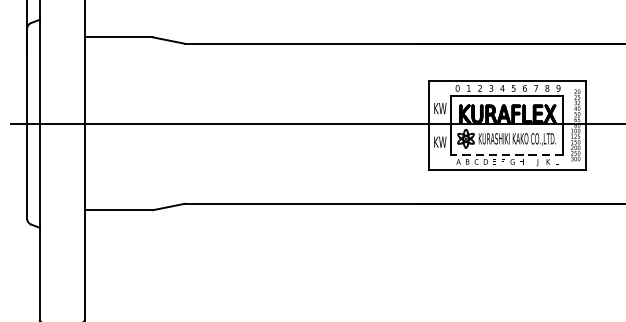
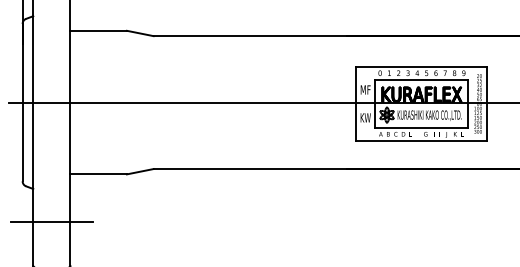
text: (440, 108) -> (365, 89), KW -> MF
line: (507, 154) -> (421, 128), dashed -> solid
line: (61, 268) -> (51, 222), added

